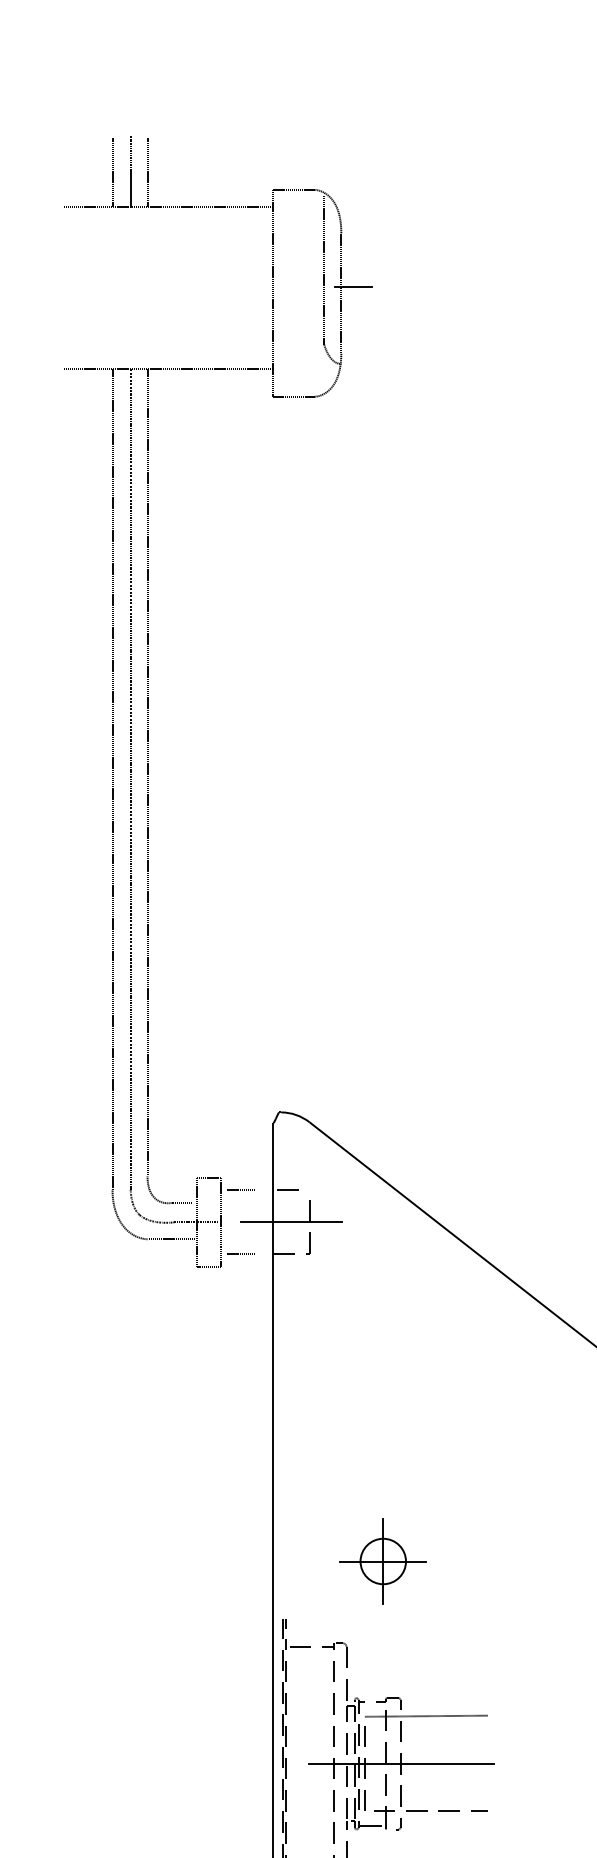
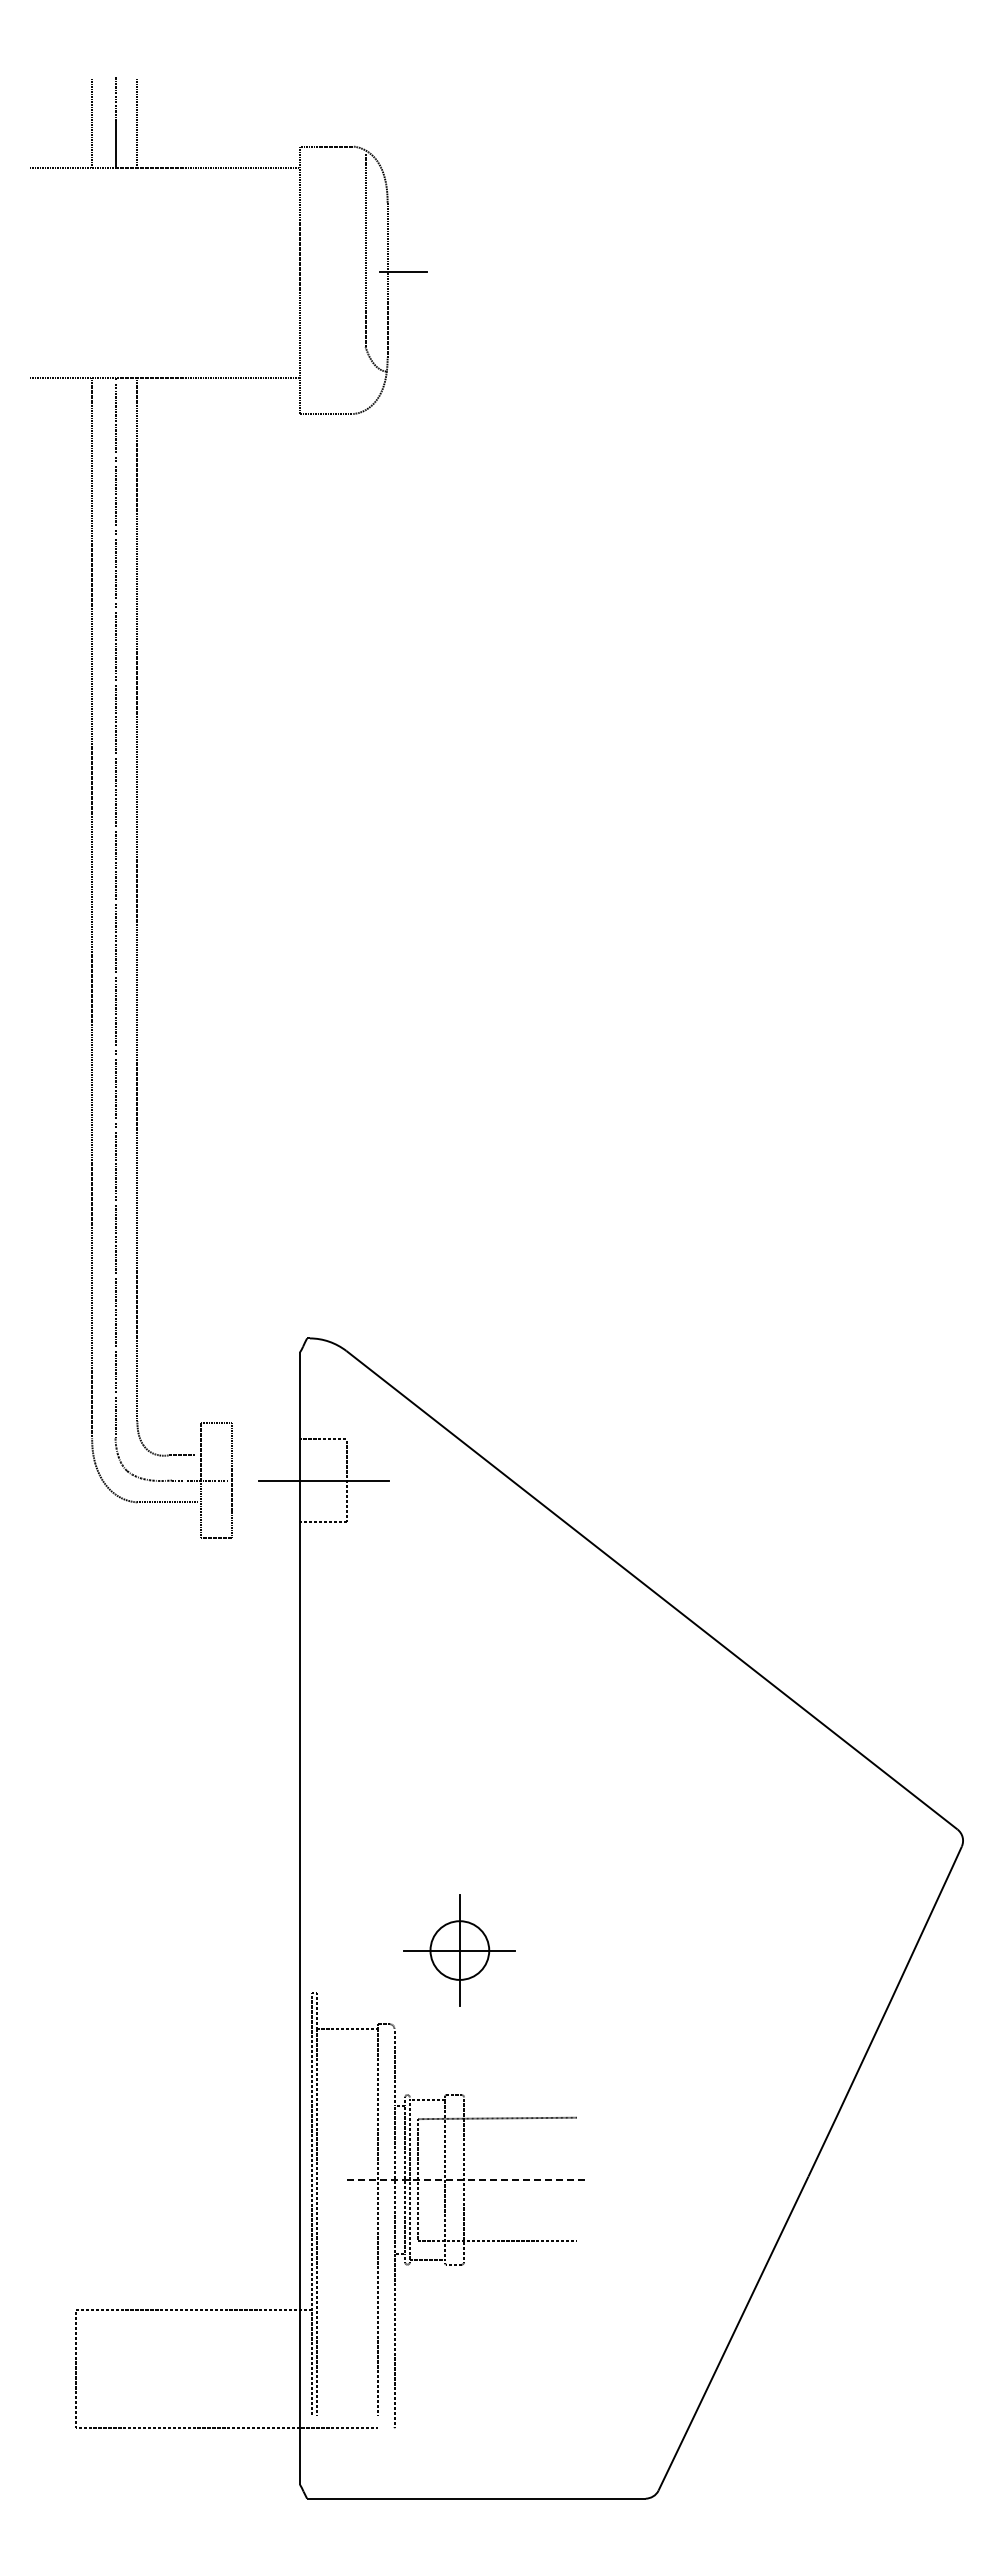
line: (240, 1190) -> (257, 1439), removed
line: (240, 1254) -> (257, 1521), removed
part: (382, 1561) -> (459, 1950), moved
line: (400, 1763) -> (464, 2179), solid -> dashed

